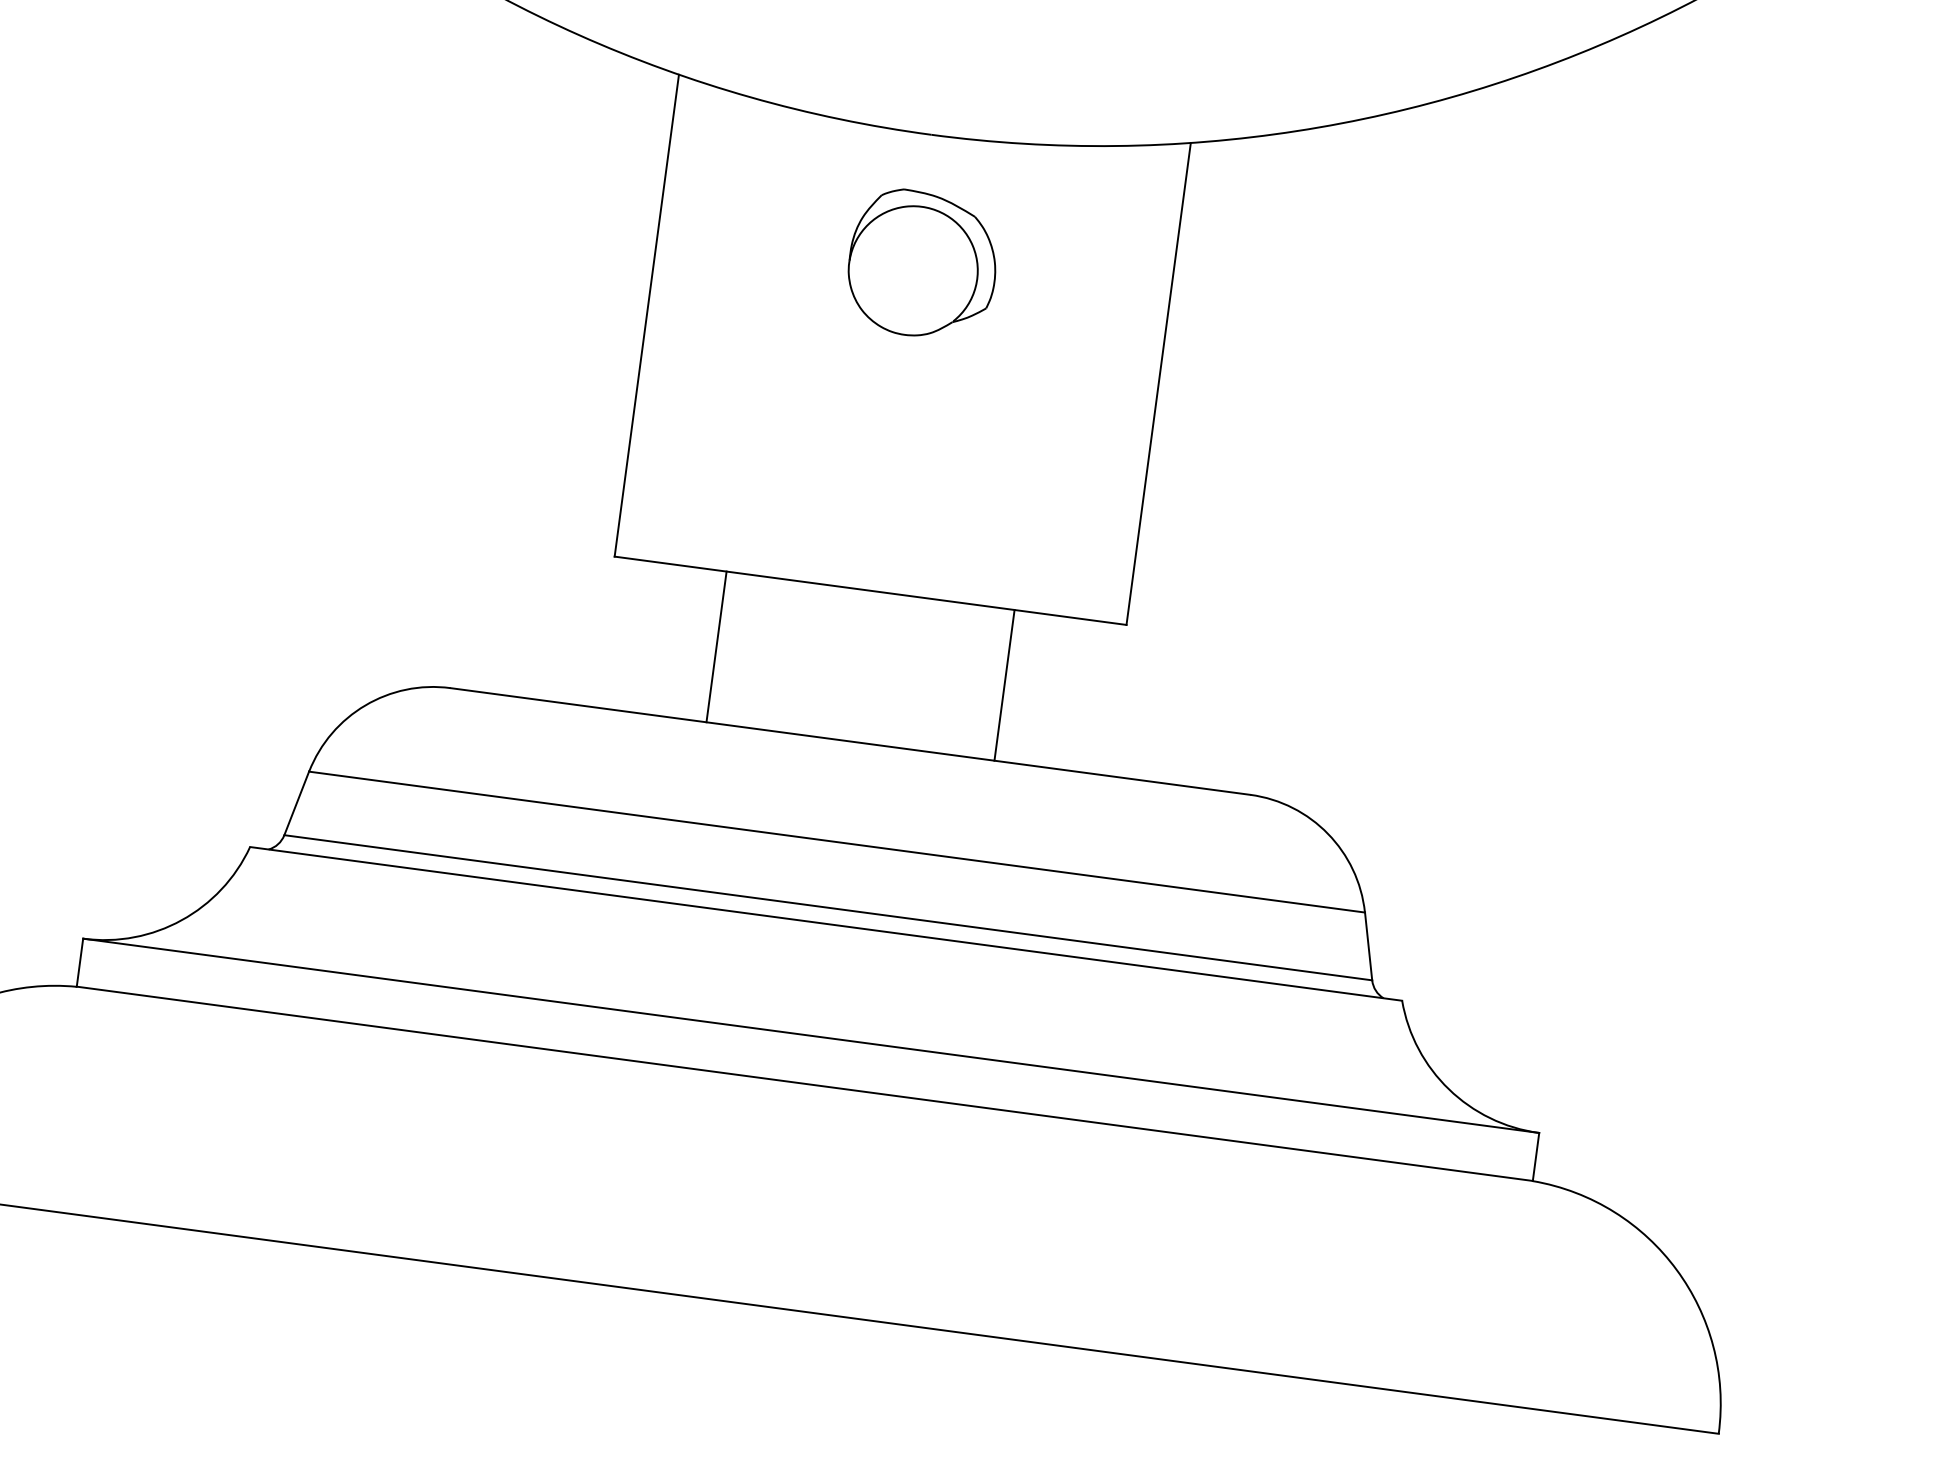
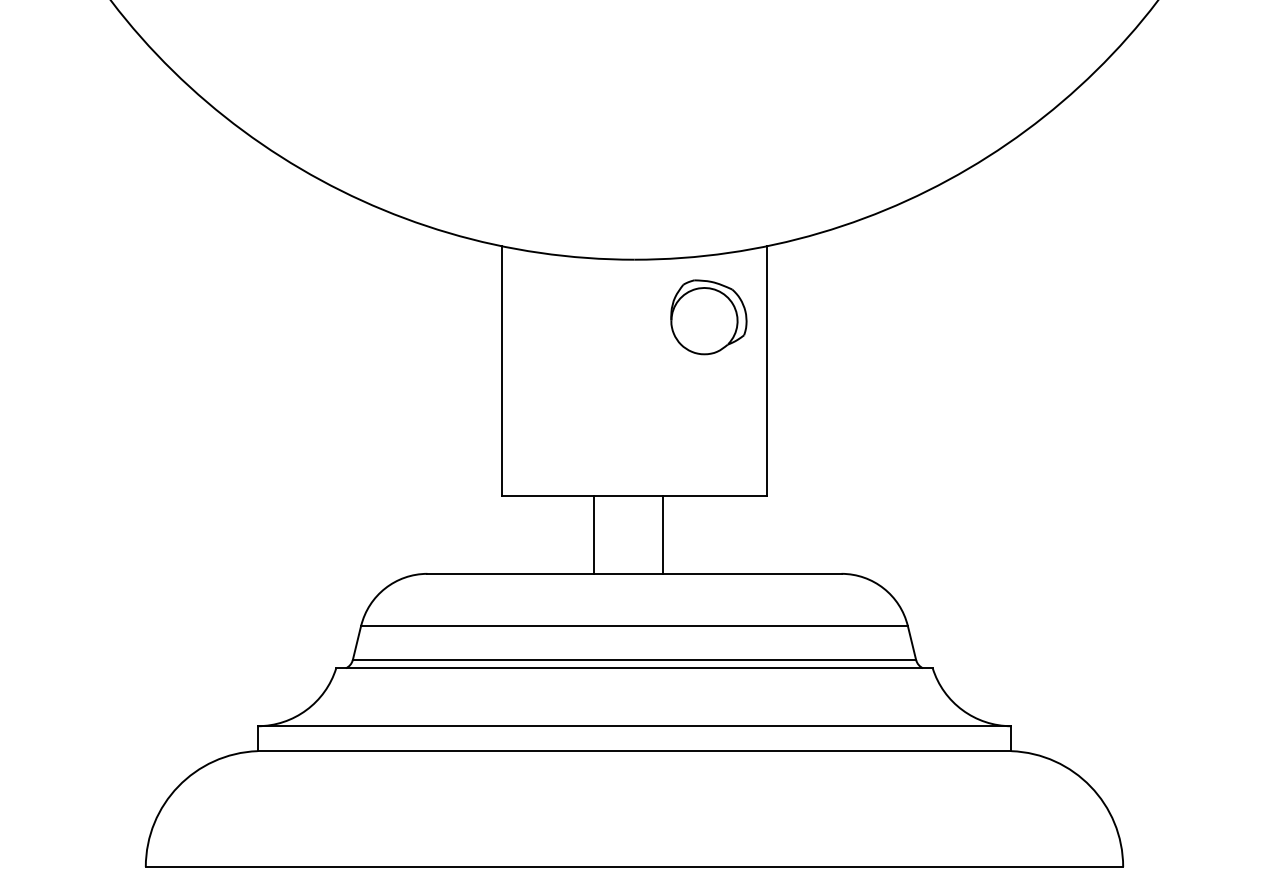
part: (921, 264) -> (708, 317), moved
line: (715, 646) -> (593, 534), moved
line: (1005, 684) -> (663, 534), moved

